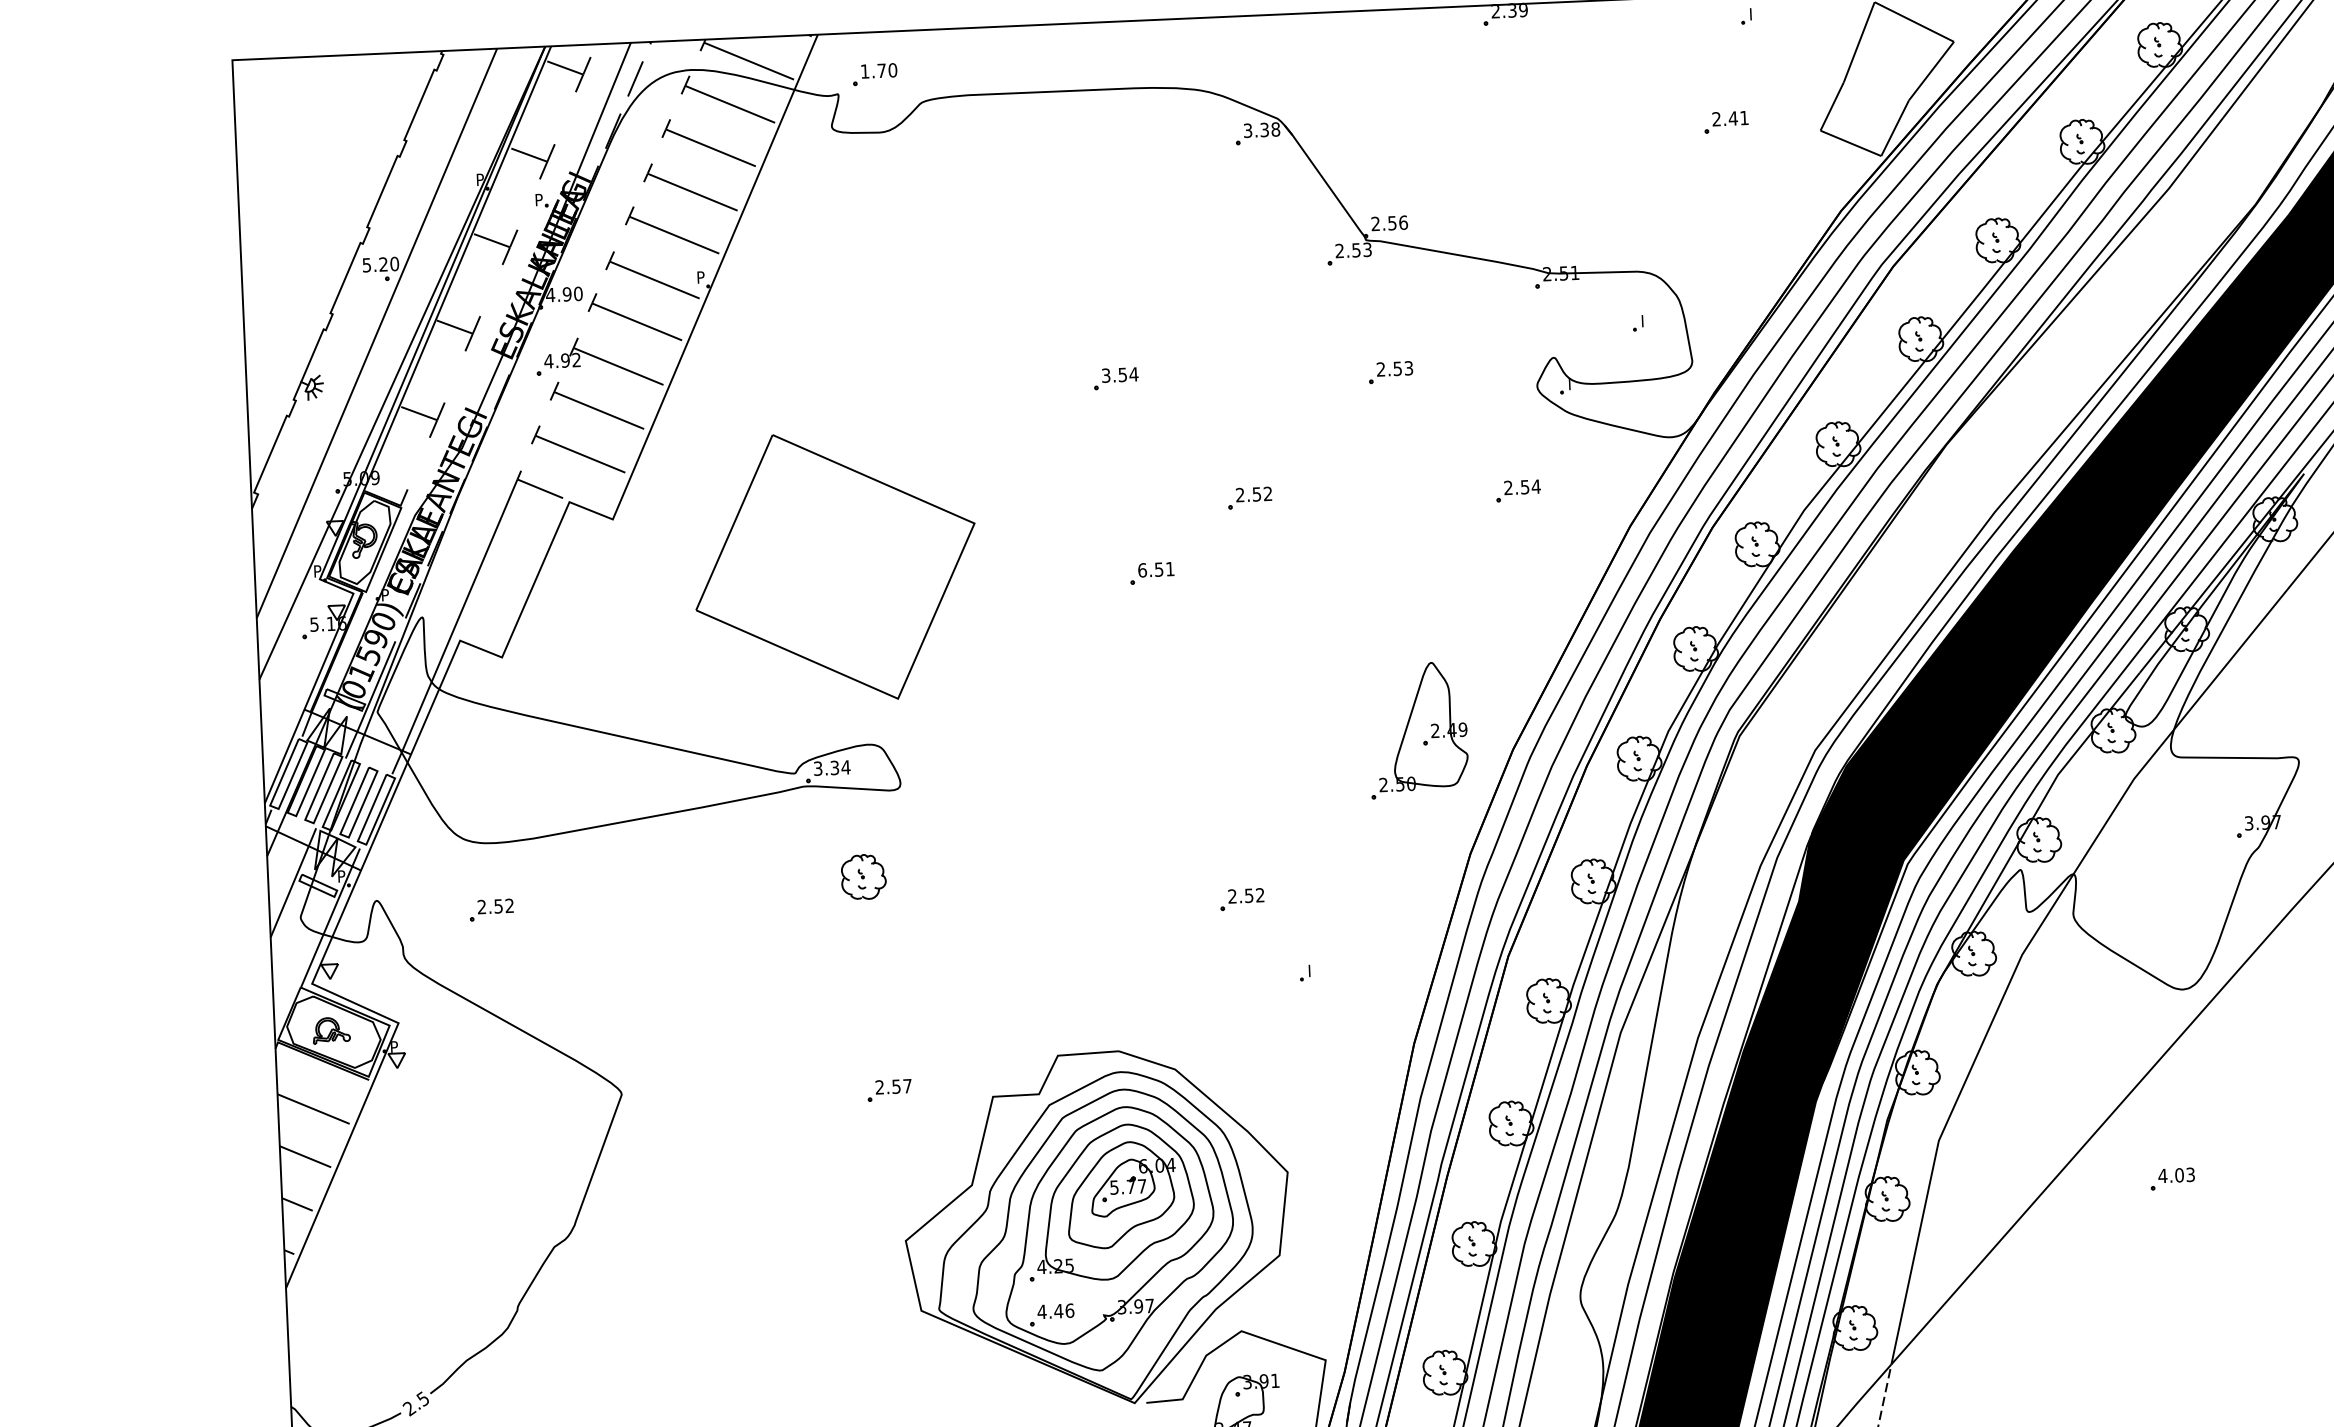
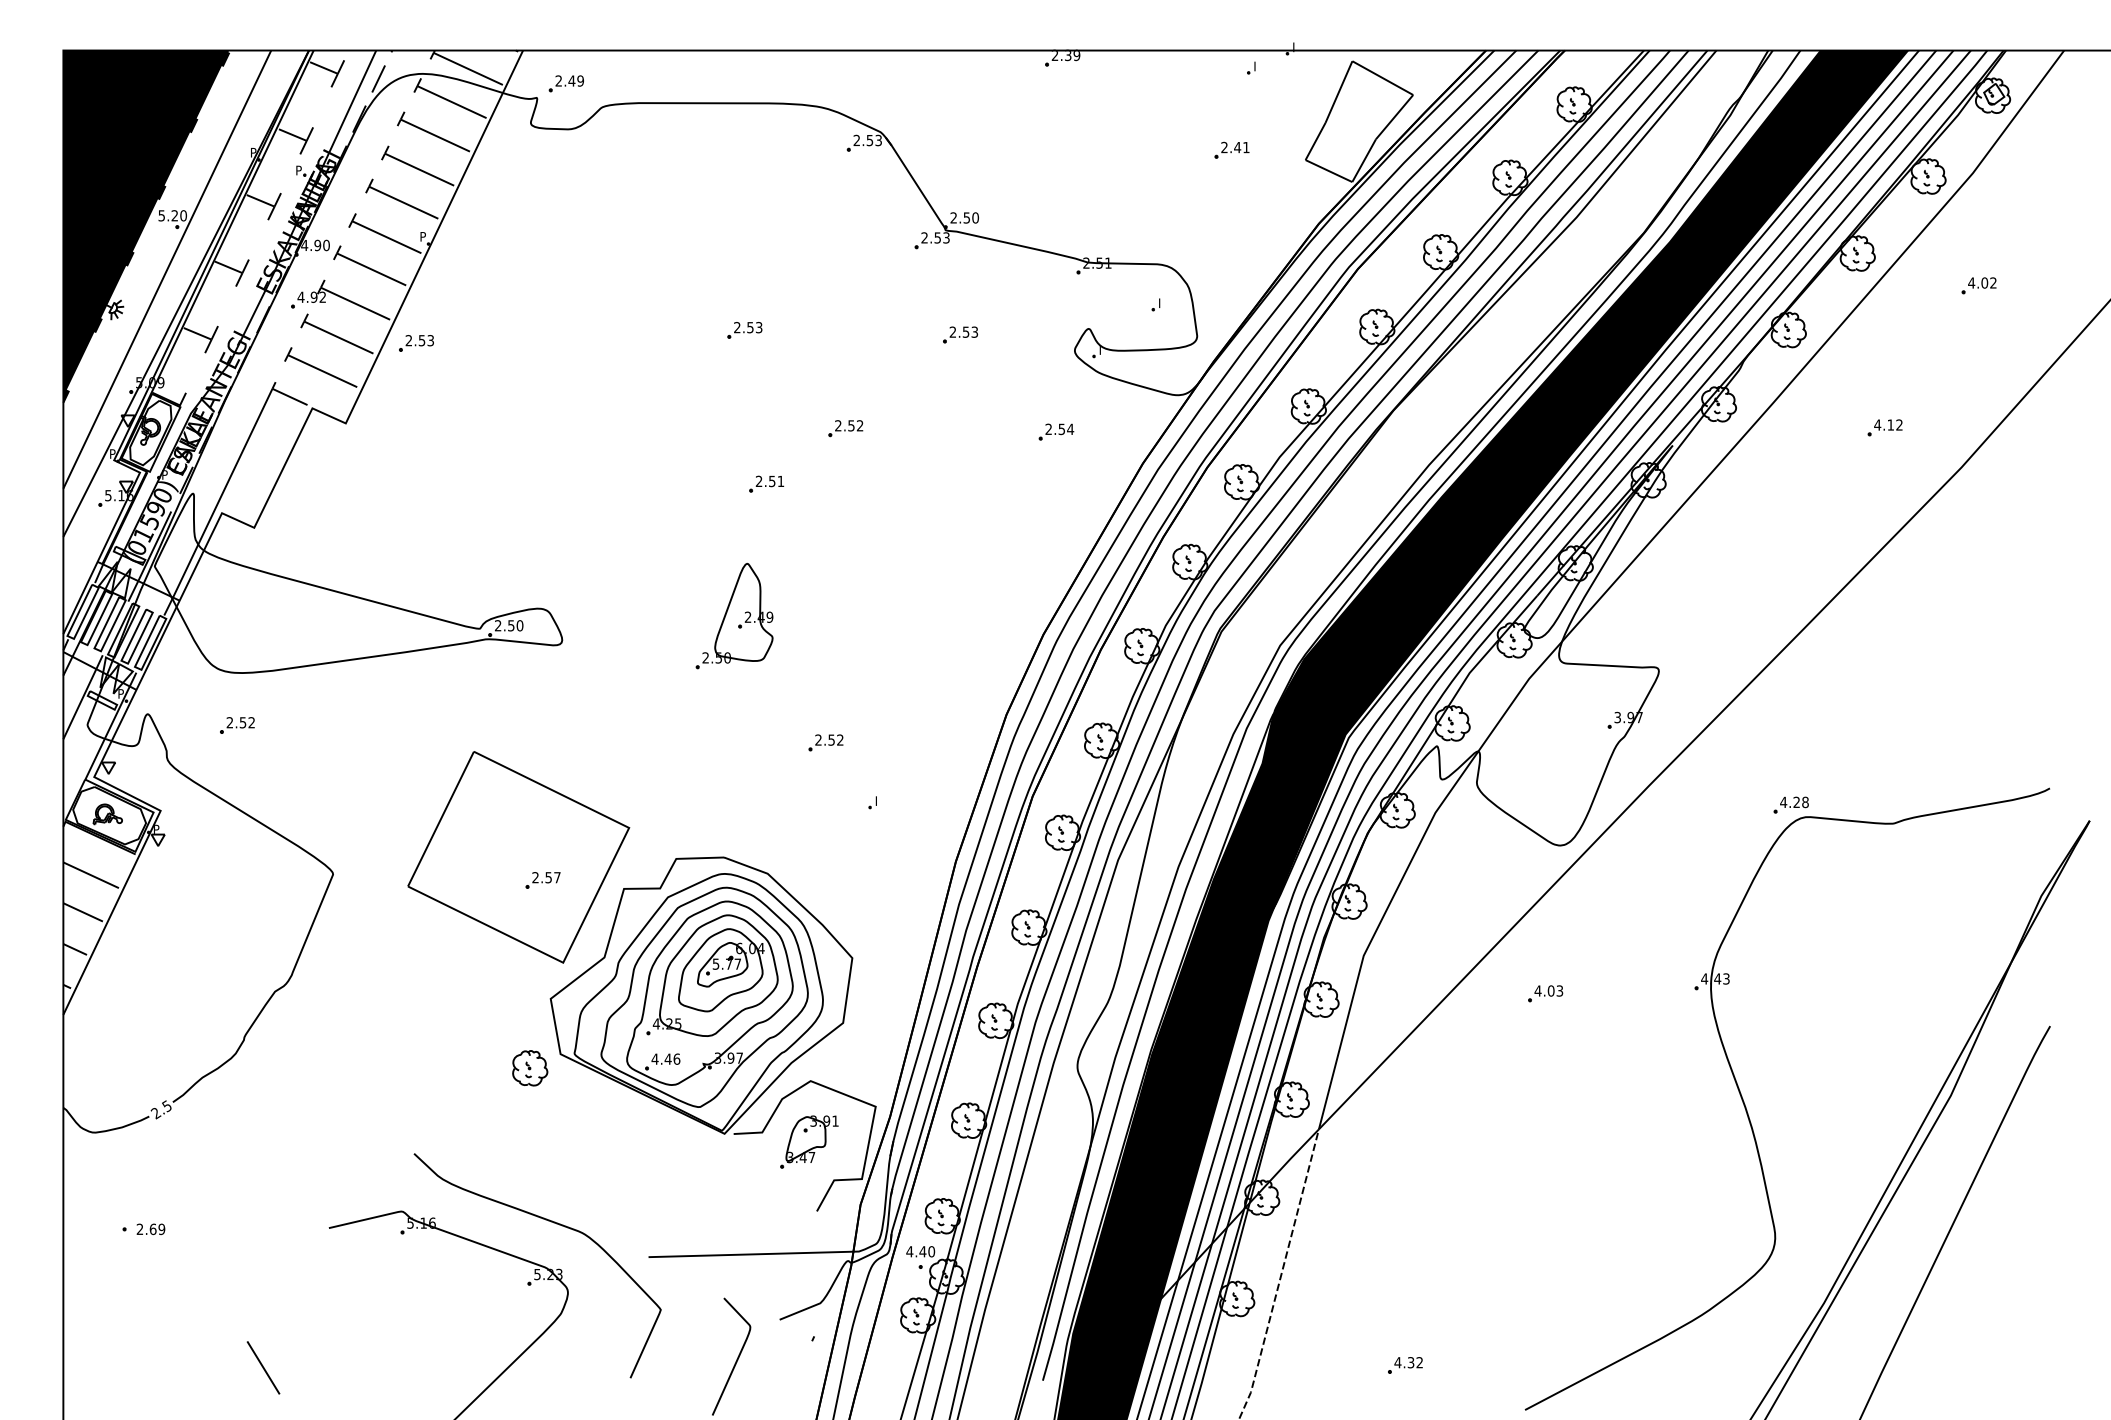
text: (878, 70) -> (569, 80), 1.70 -> 2.49
text: (1261, 130) -> (867, 140), 3.38 -> 2.53
text: (1403, 222) -> (975, 217), 2.56 -> 2.50
fill: (346, 279) -> (145, 226), added
text: (1120, 374) -> (748, 327), 3.54 -> 2.53
part: (698, 413) -> (416, 343), added
part: (835, 567) -> (518, 857), moved
text: (1141, 570) -> (758, 481), 6.51 -> 2.51
part: (1417, 730) -> (734, 616), moved
text: (832, 767) -> (509, 625), 3.34 -> 2.50
part: (864, 877) -> (530, 1068), moved

